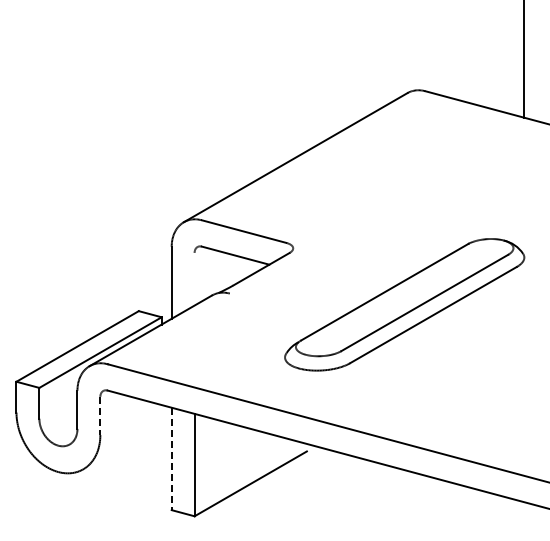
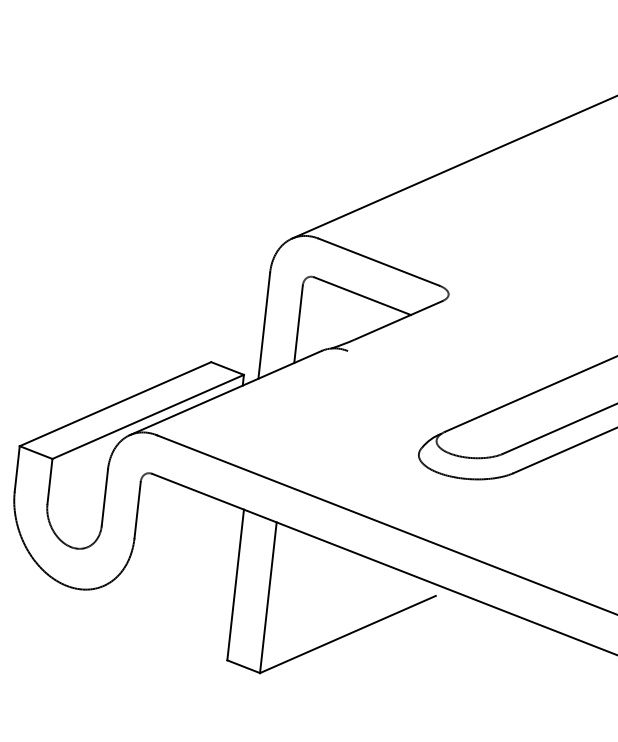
line: (194, 278) -> (298, 323), added
line: (100, 416) -> (137, 510), dashed -> solid
line: (171, 459) -> (235, 585), dashed -> solid

